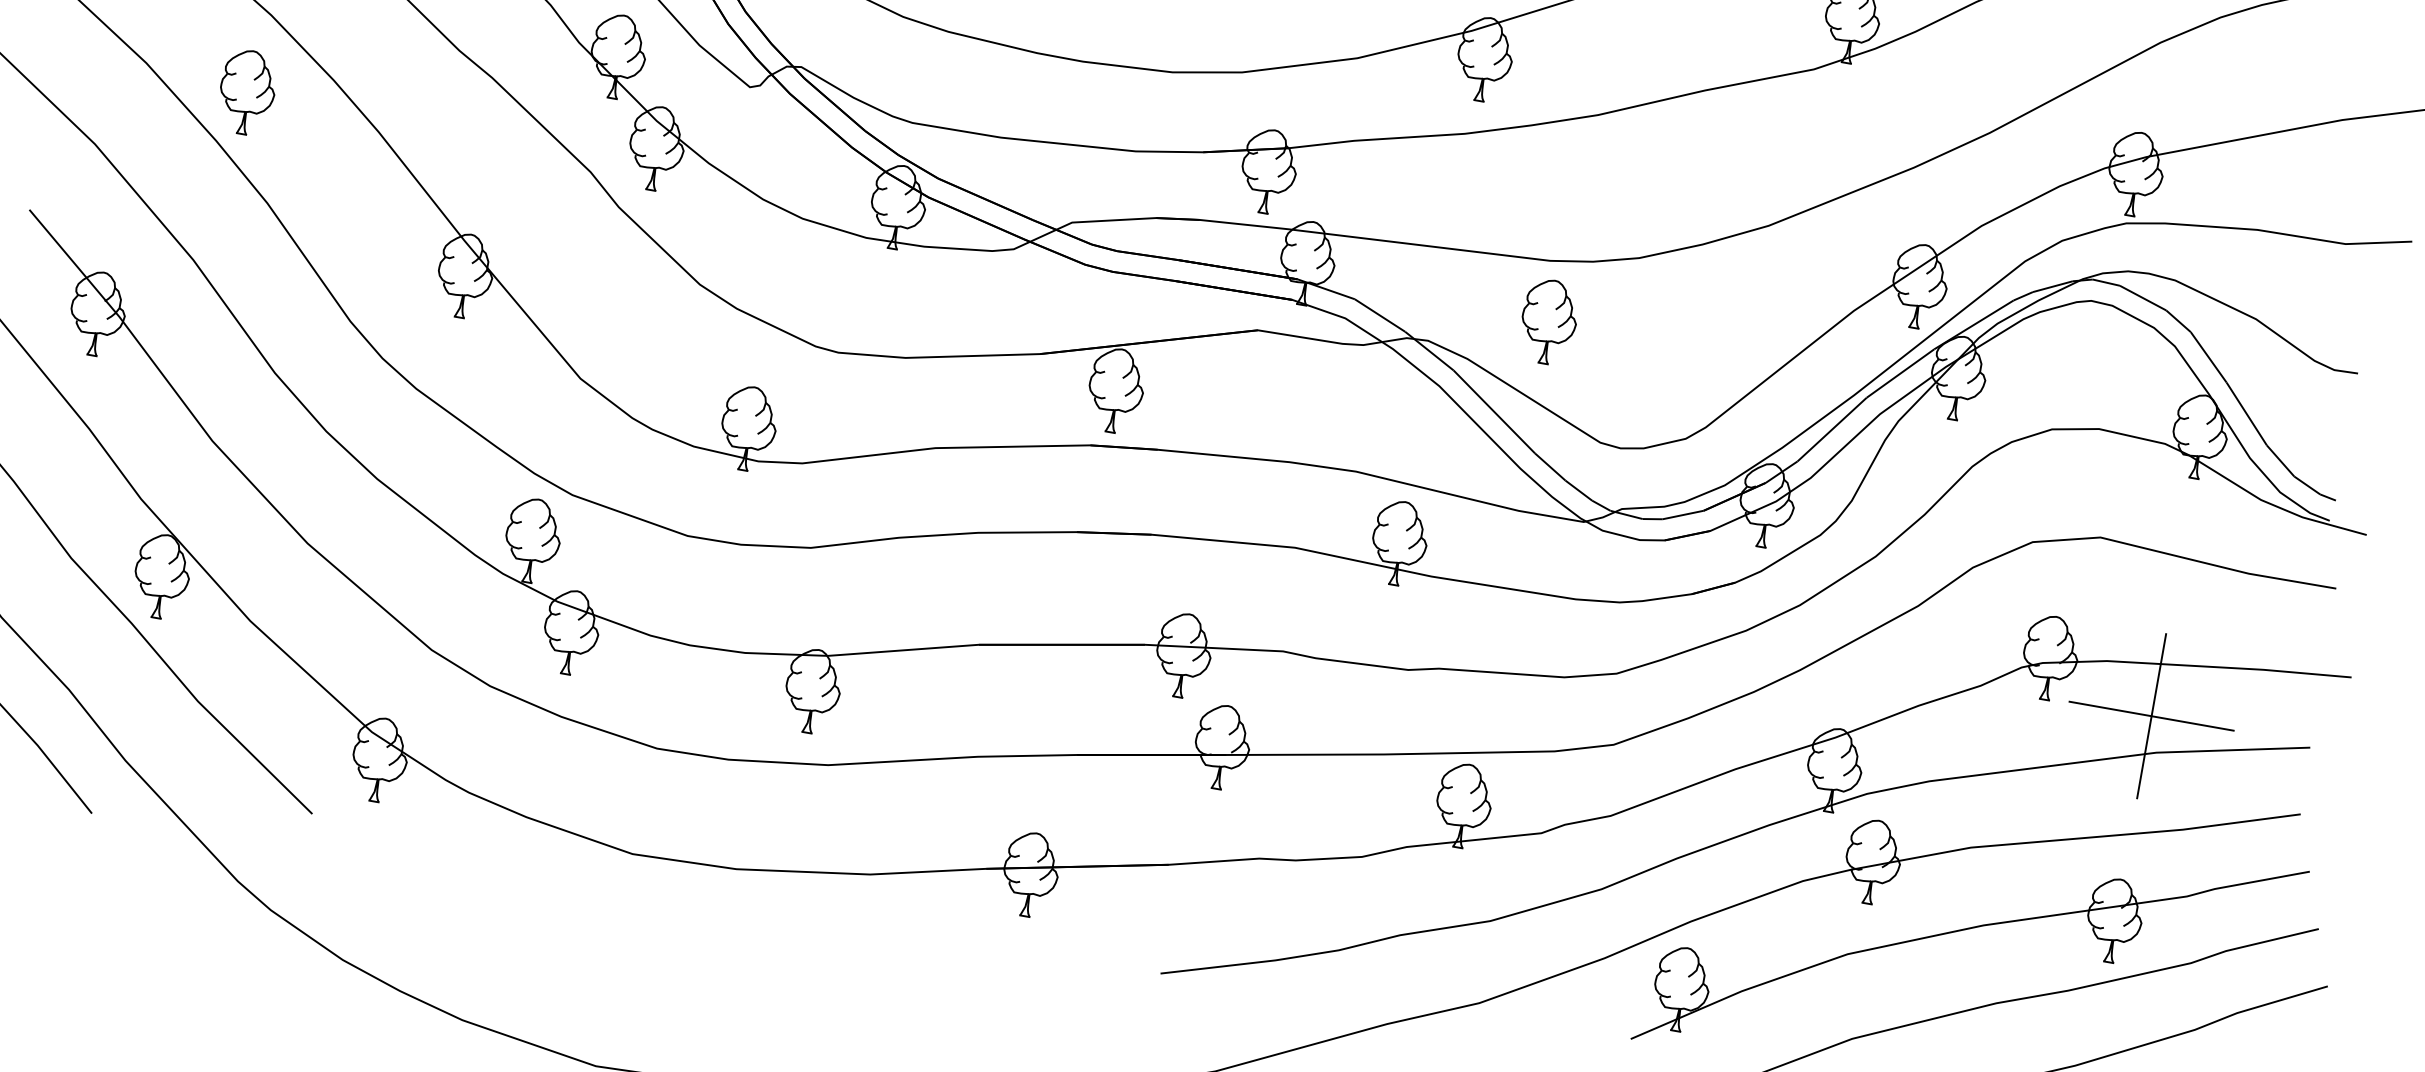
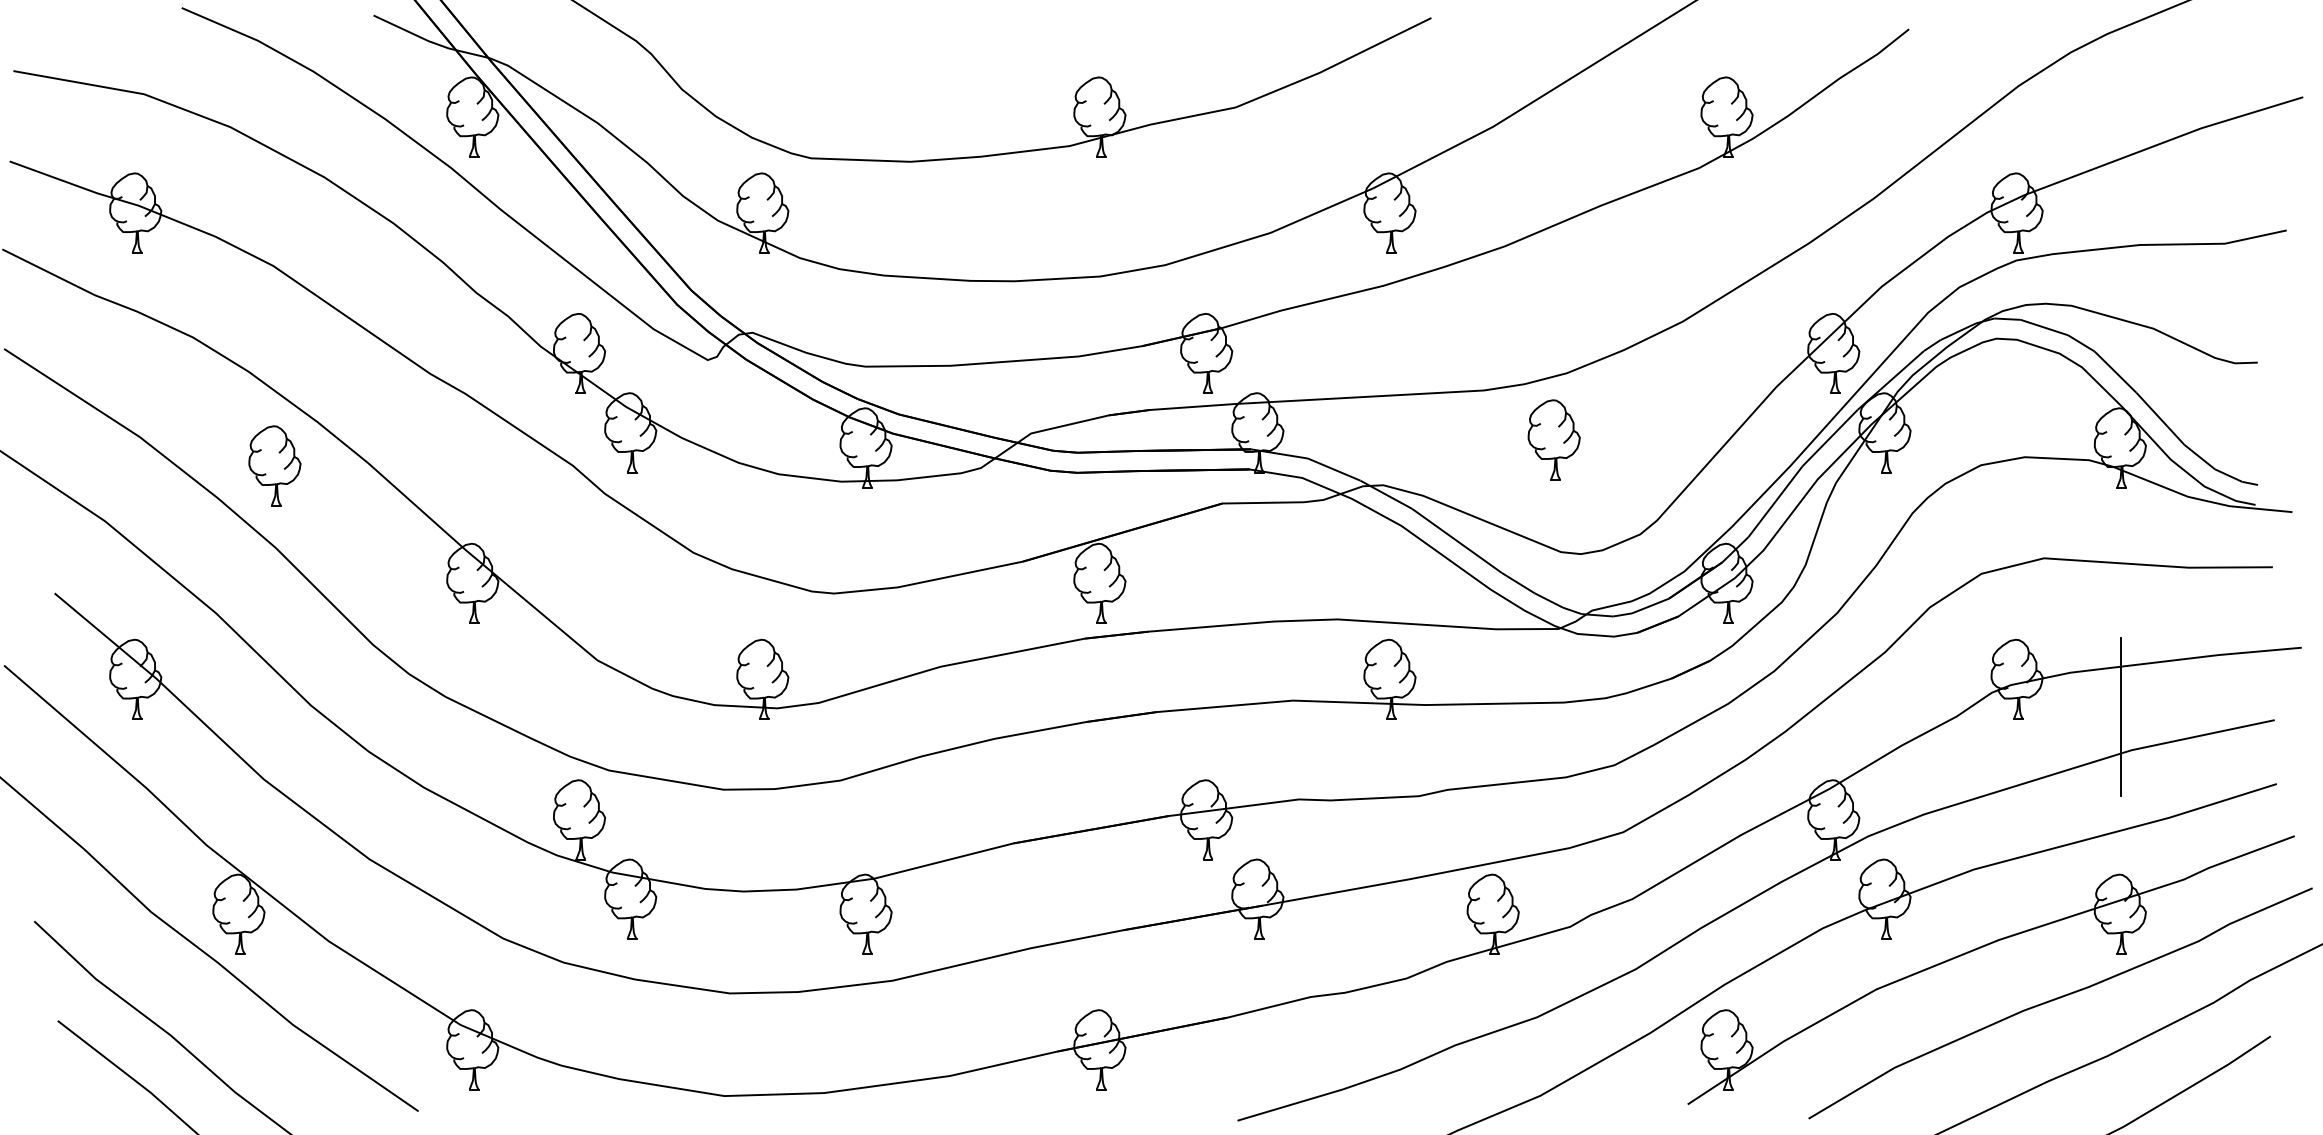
part: (246, 92) -> (274, 465), moved
part: (1548, 321) -> (1553, 439), moved
line: (2151, 715) -> (2121, 716), removed

